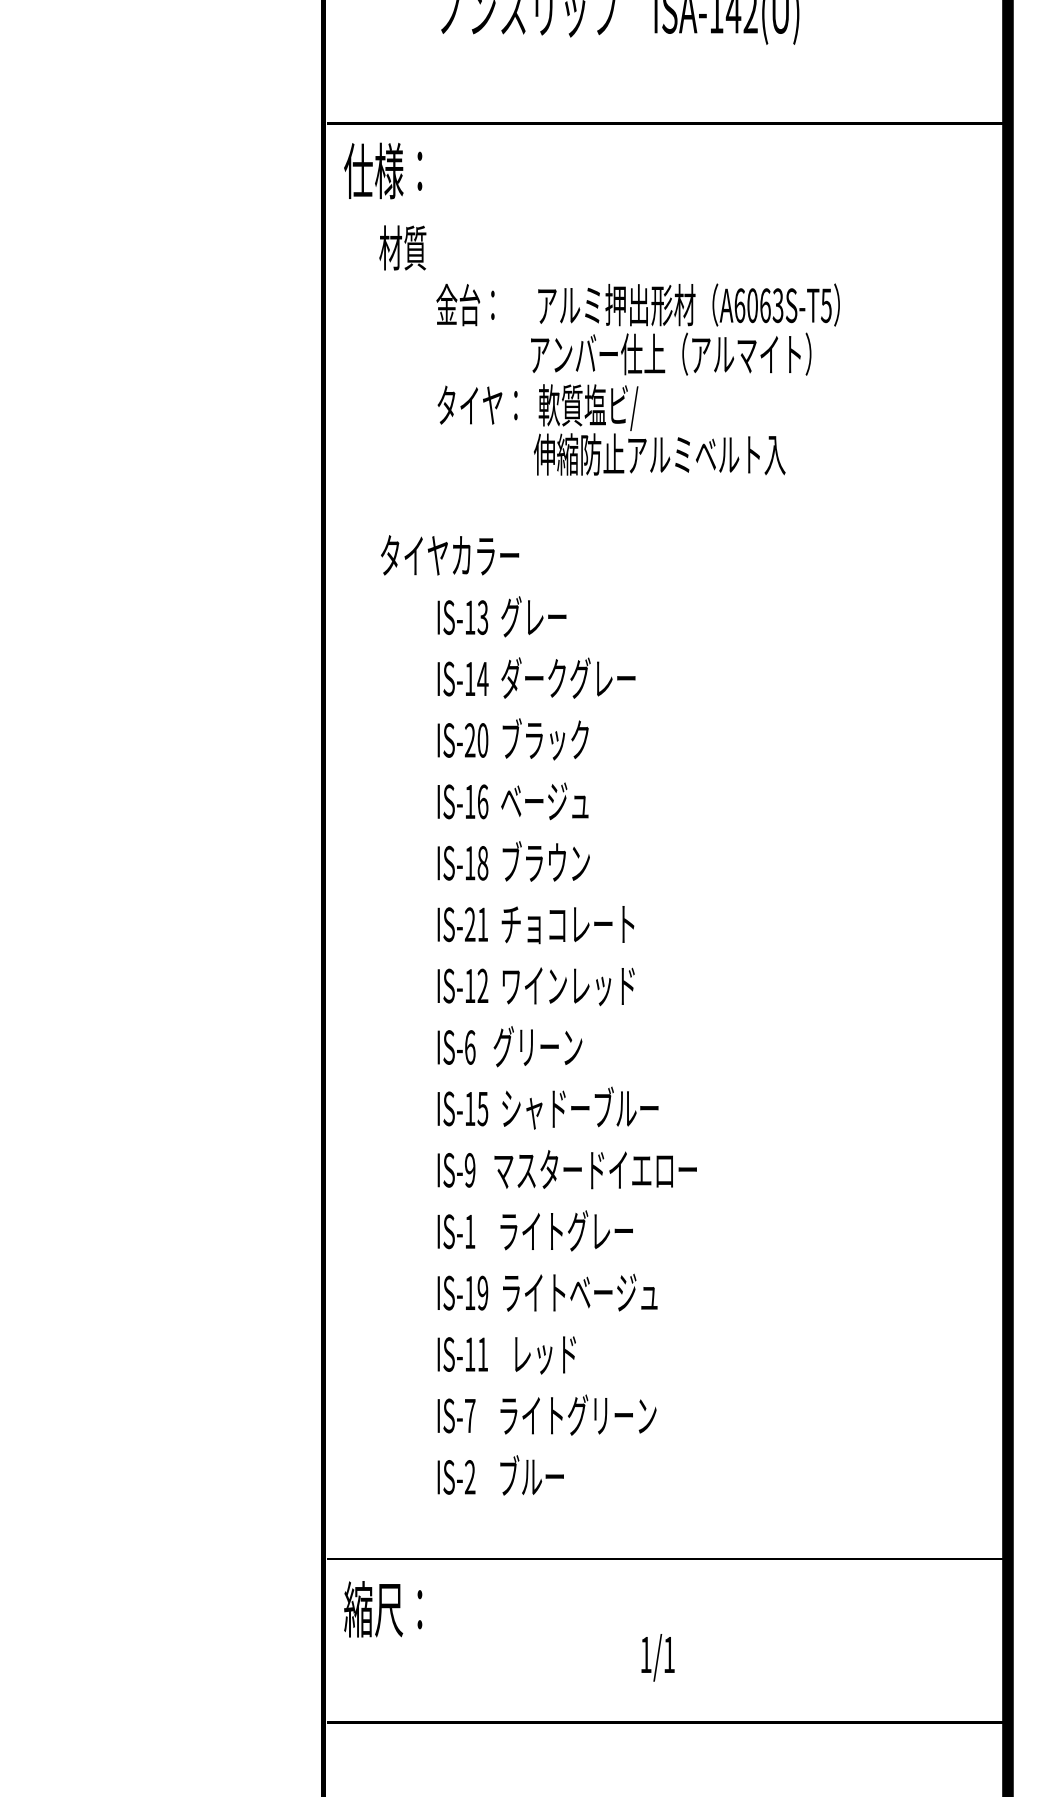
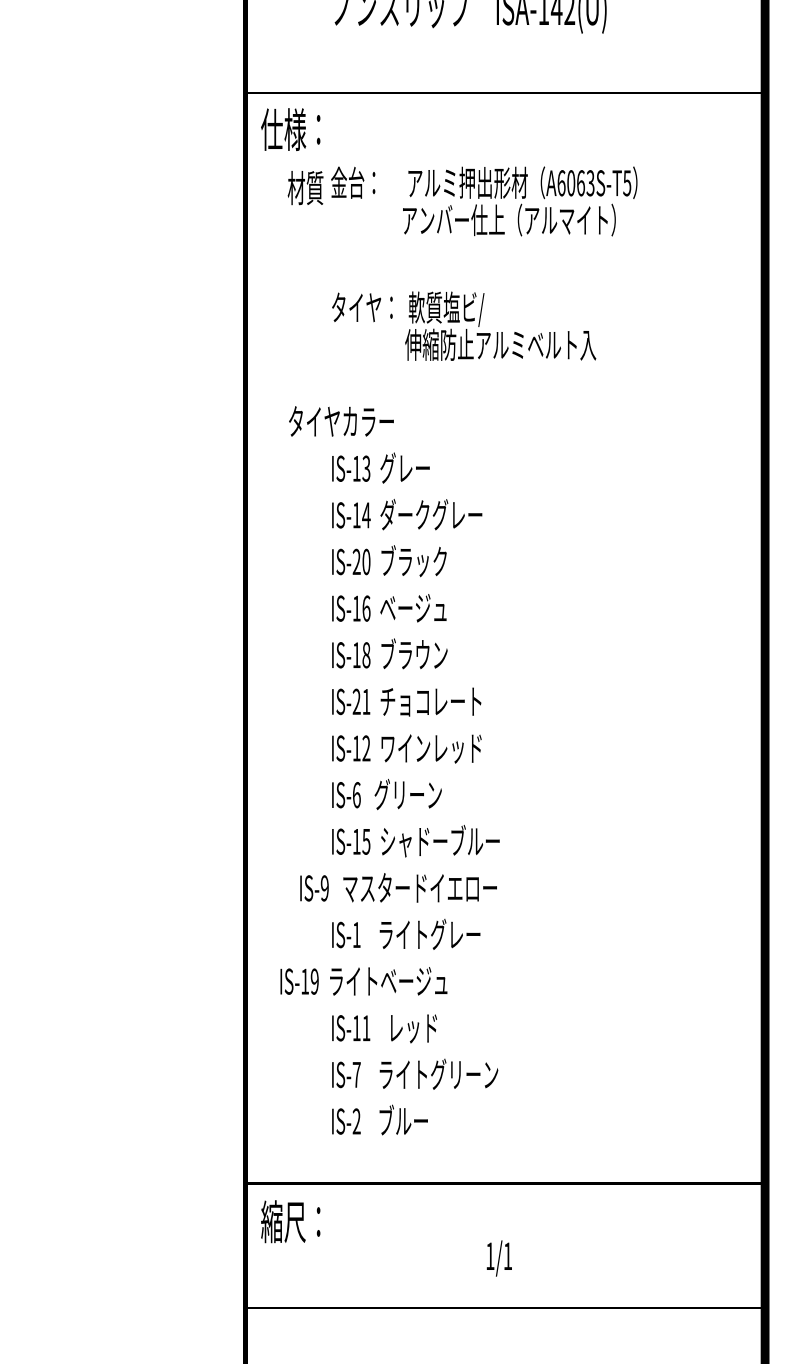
text: (637, 329) -> (483, 201), moved
text: (566, 1169) -> (398, 887), moved
text: (547, 1292) -> (363, 981), moved

